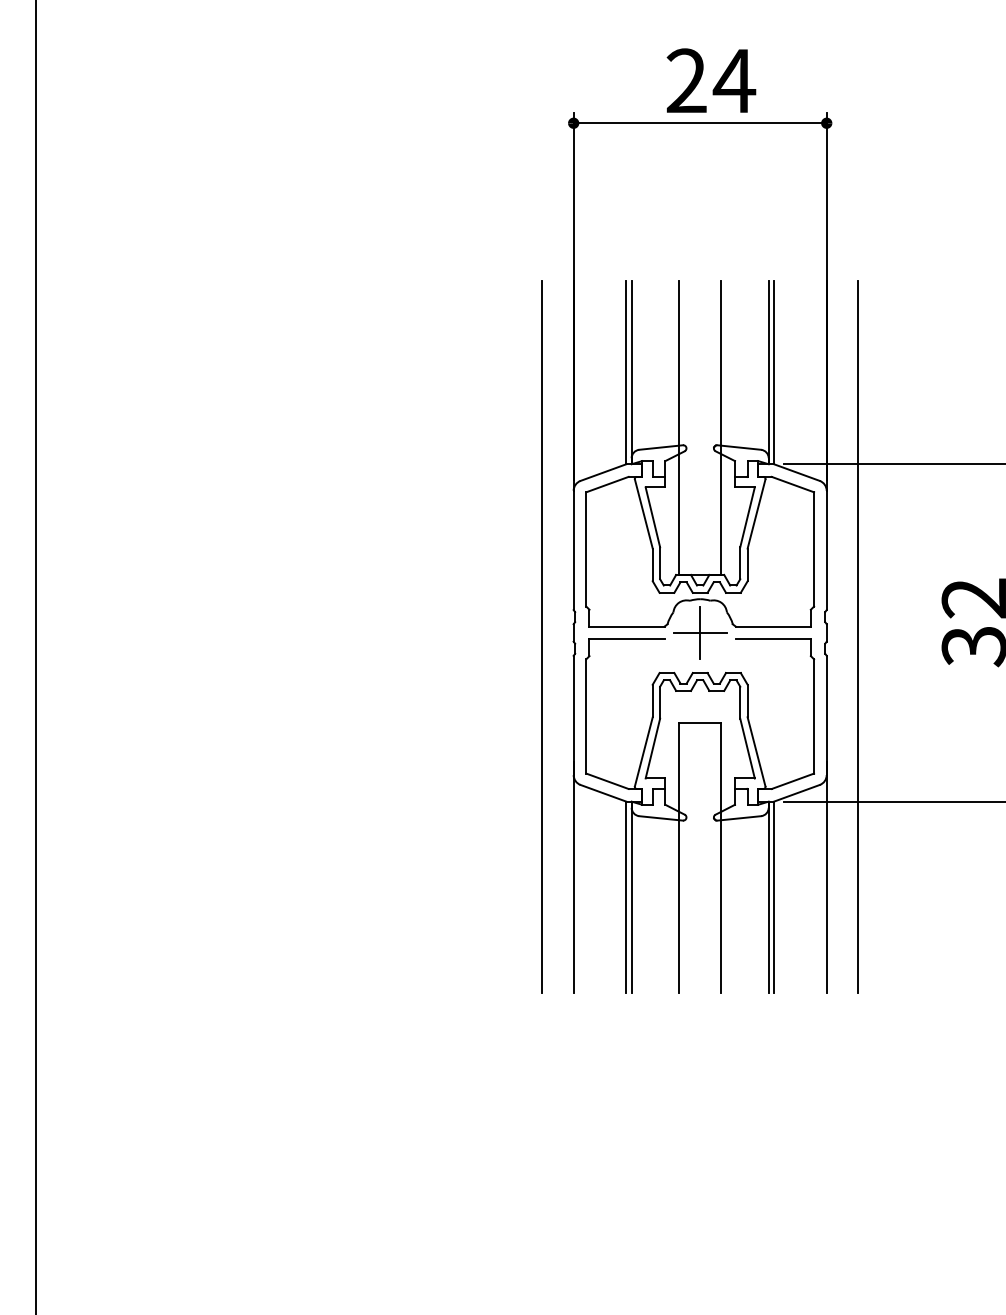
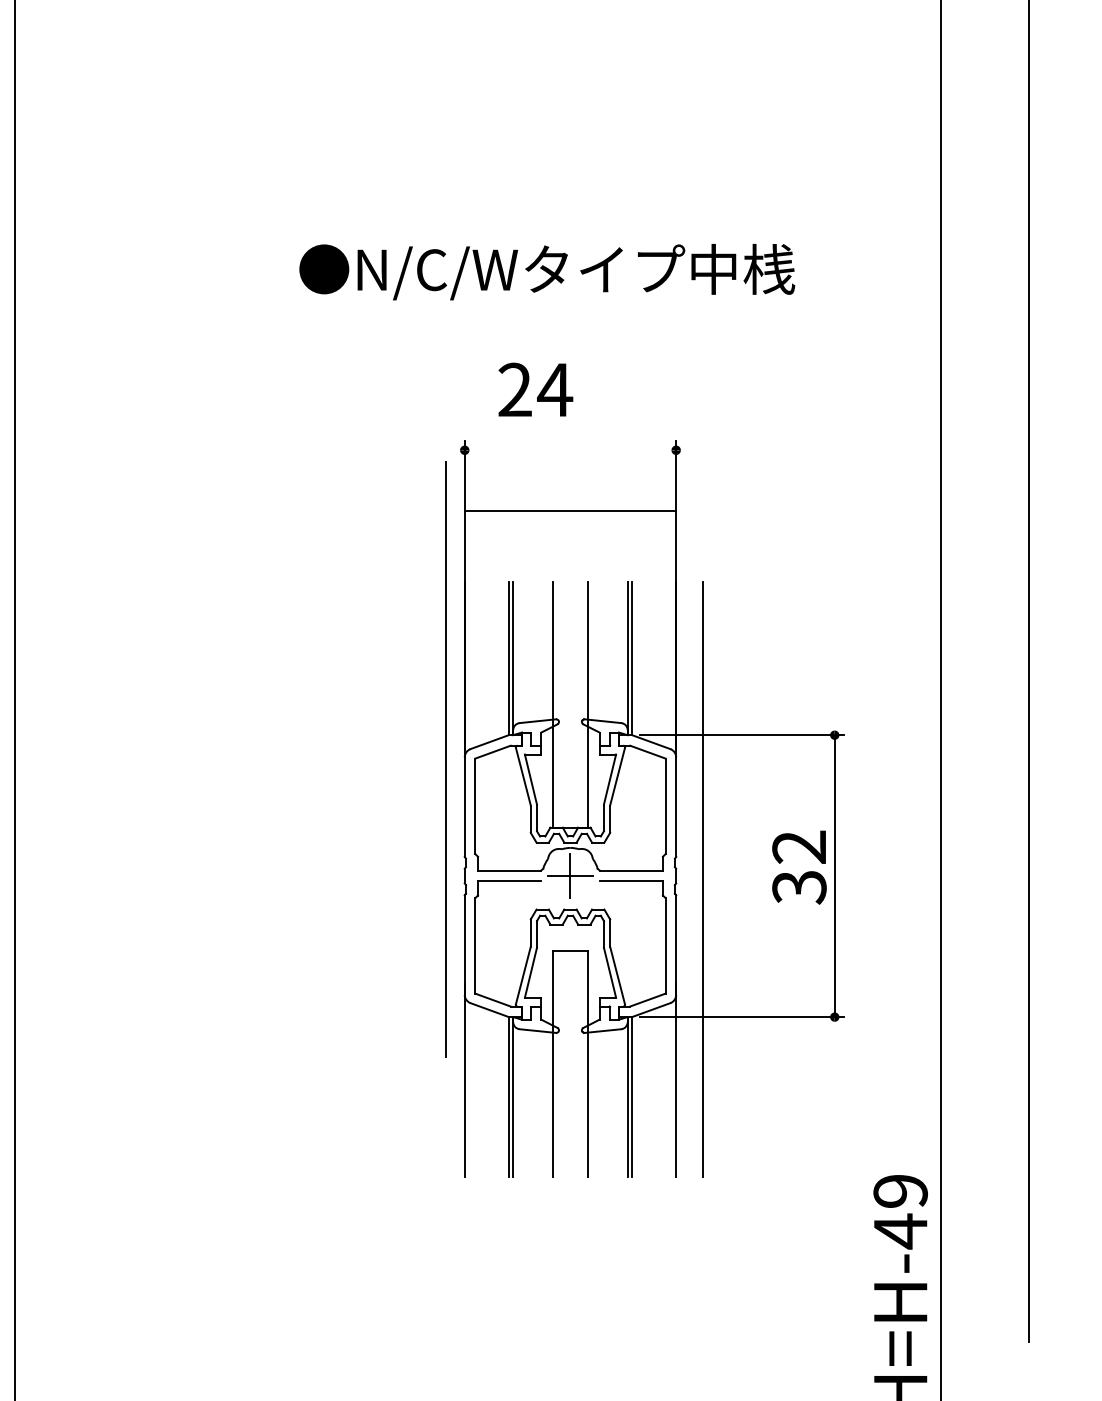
text: (710, 80) -> (535, 389), moved
line: (700, 123) -> (570, 511), moved
line: (541, 636) -> (445, 759), moved

